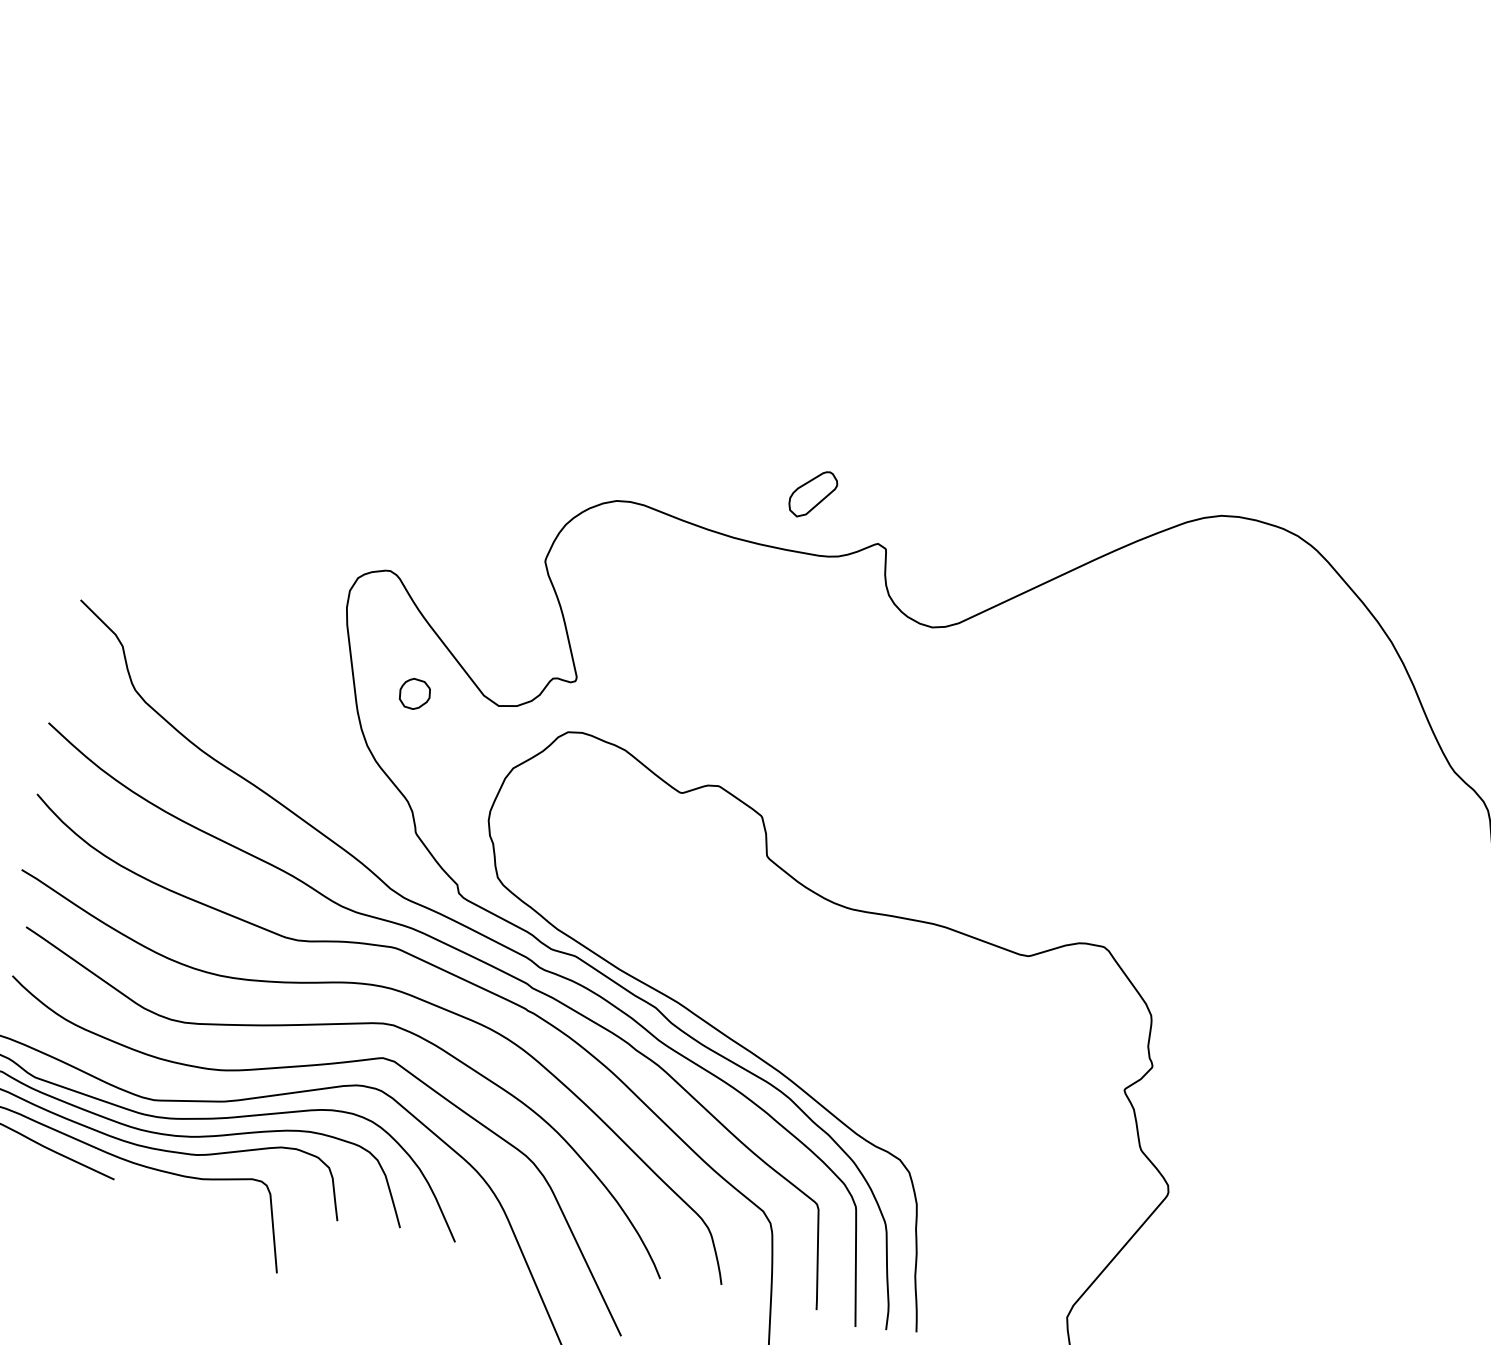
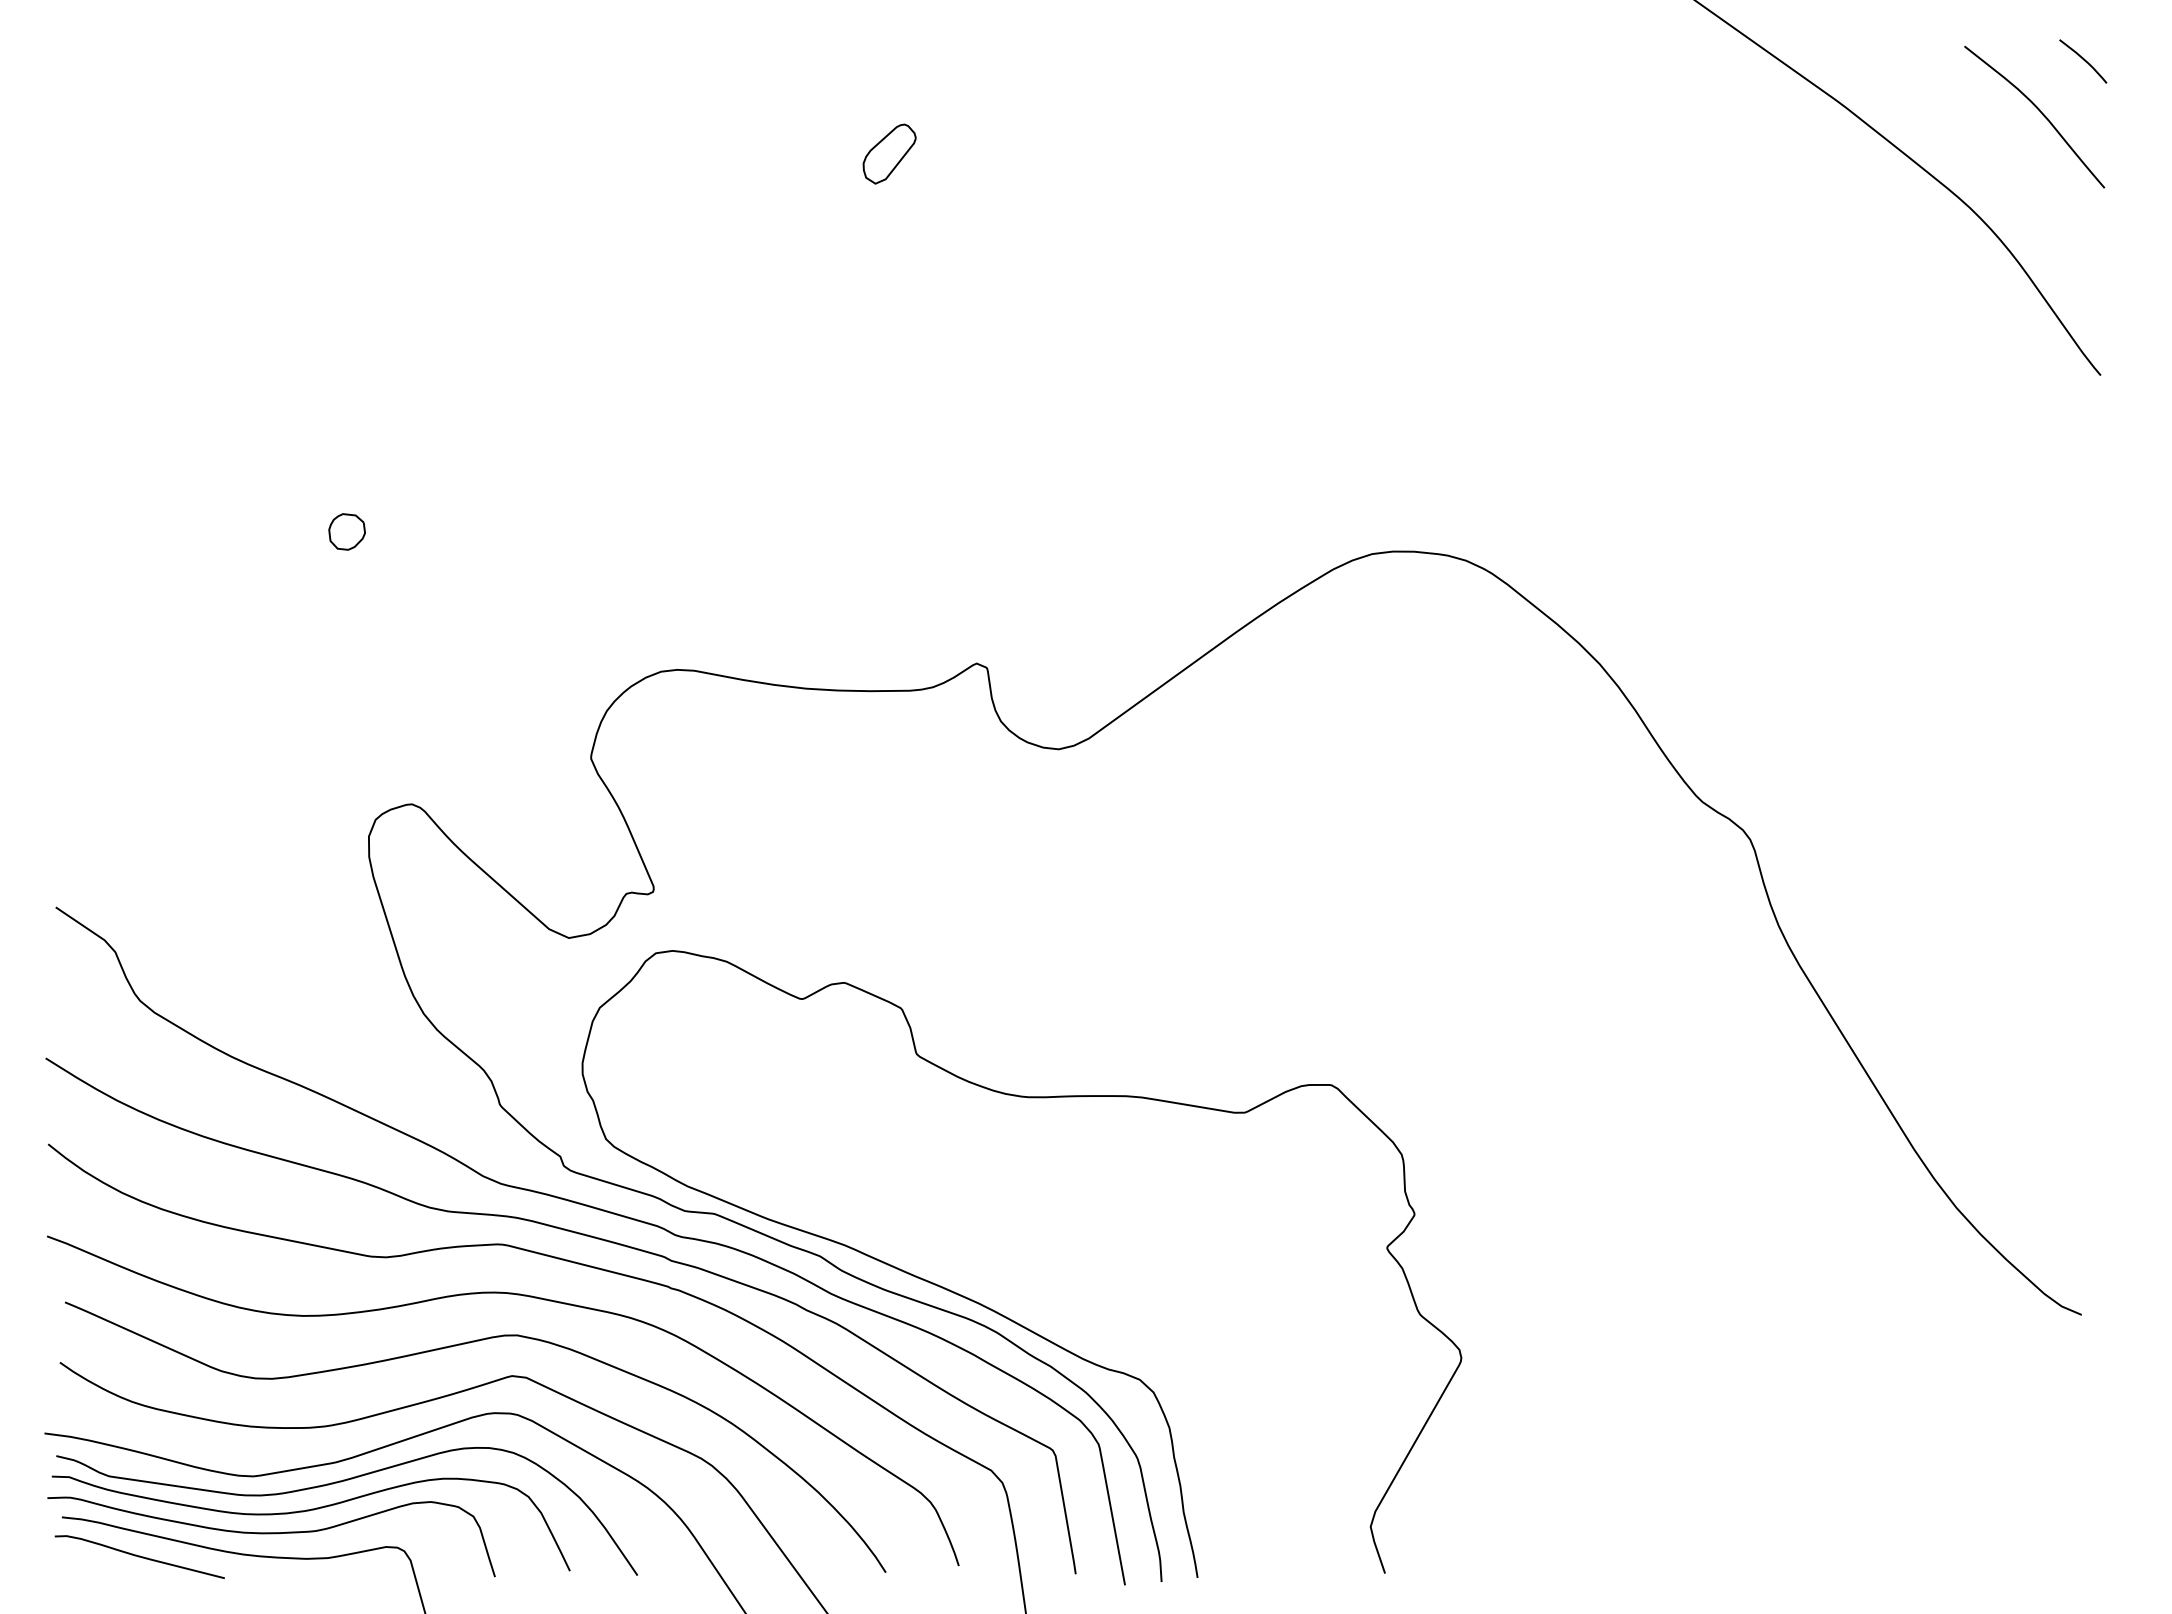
part: (813, 493) -> (889, 153), moved
part: (414, 693) -> (346, 531), moved

